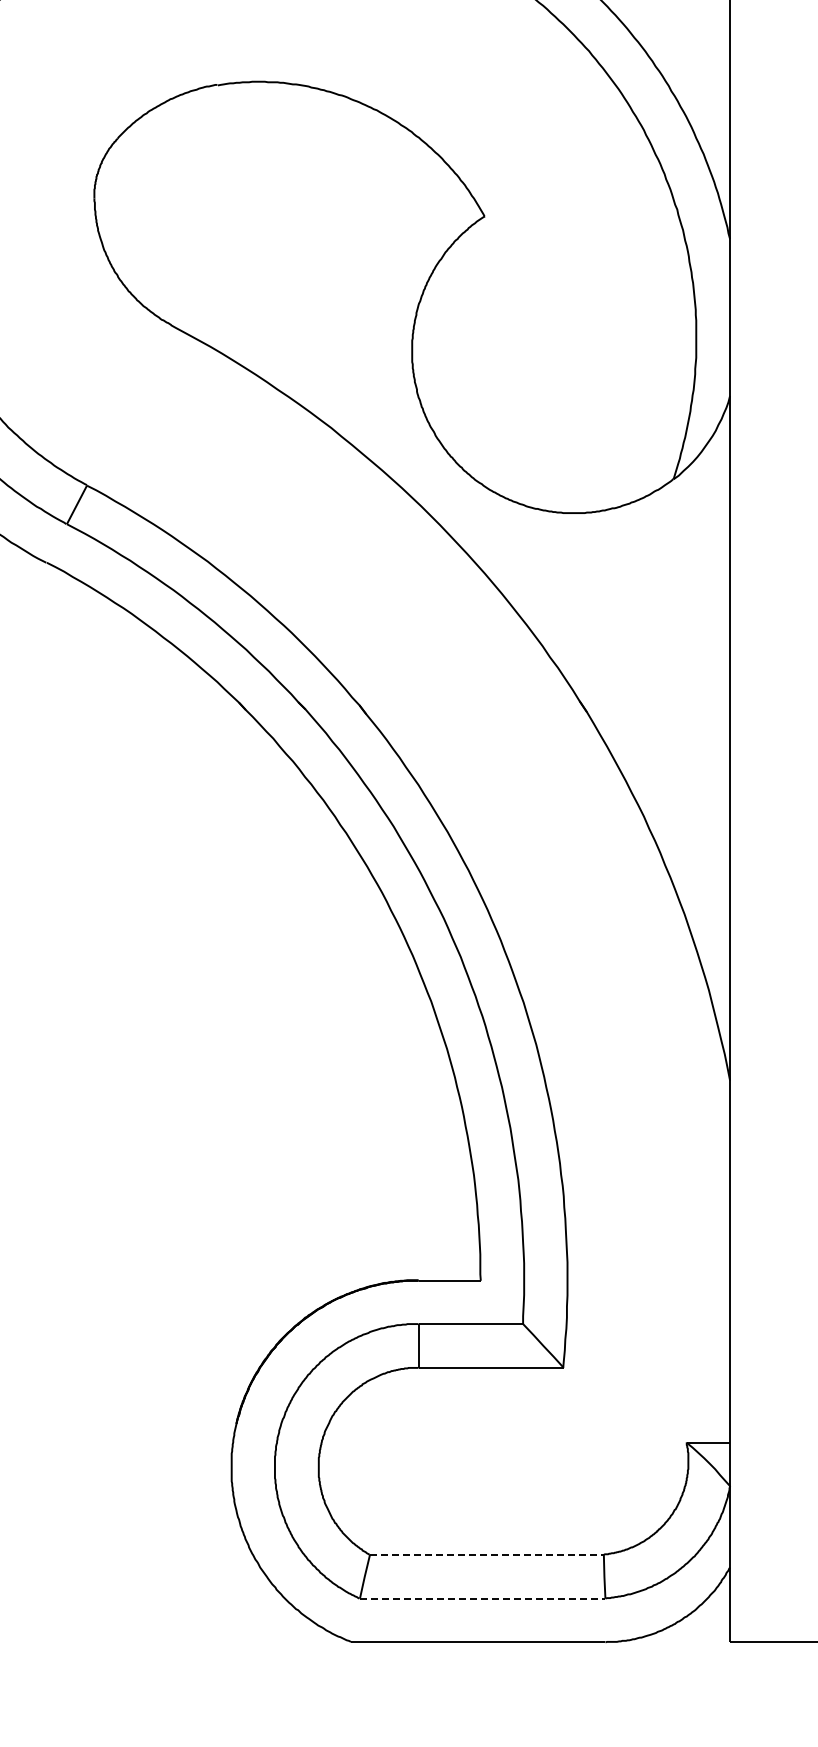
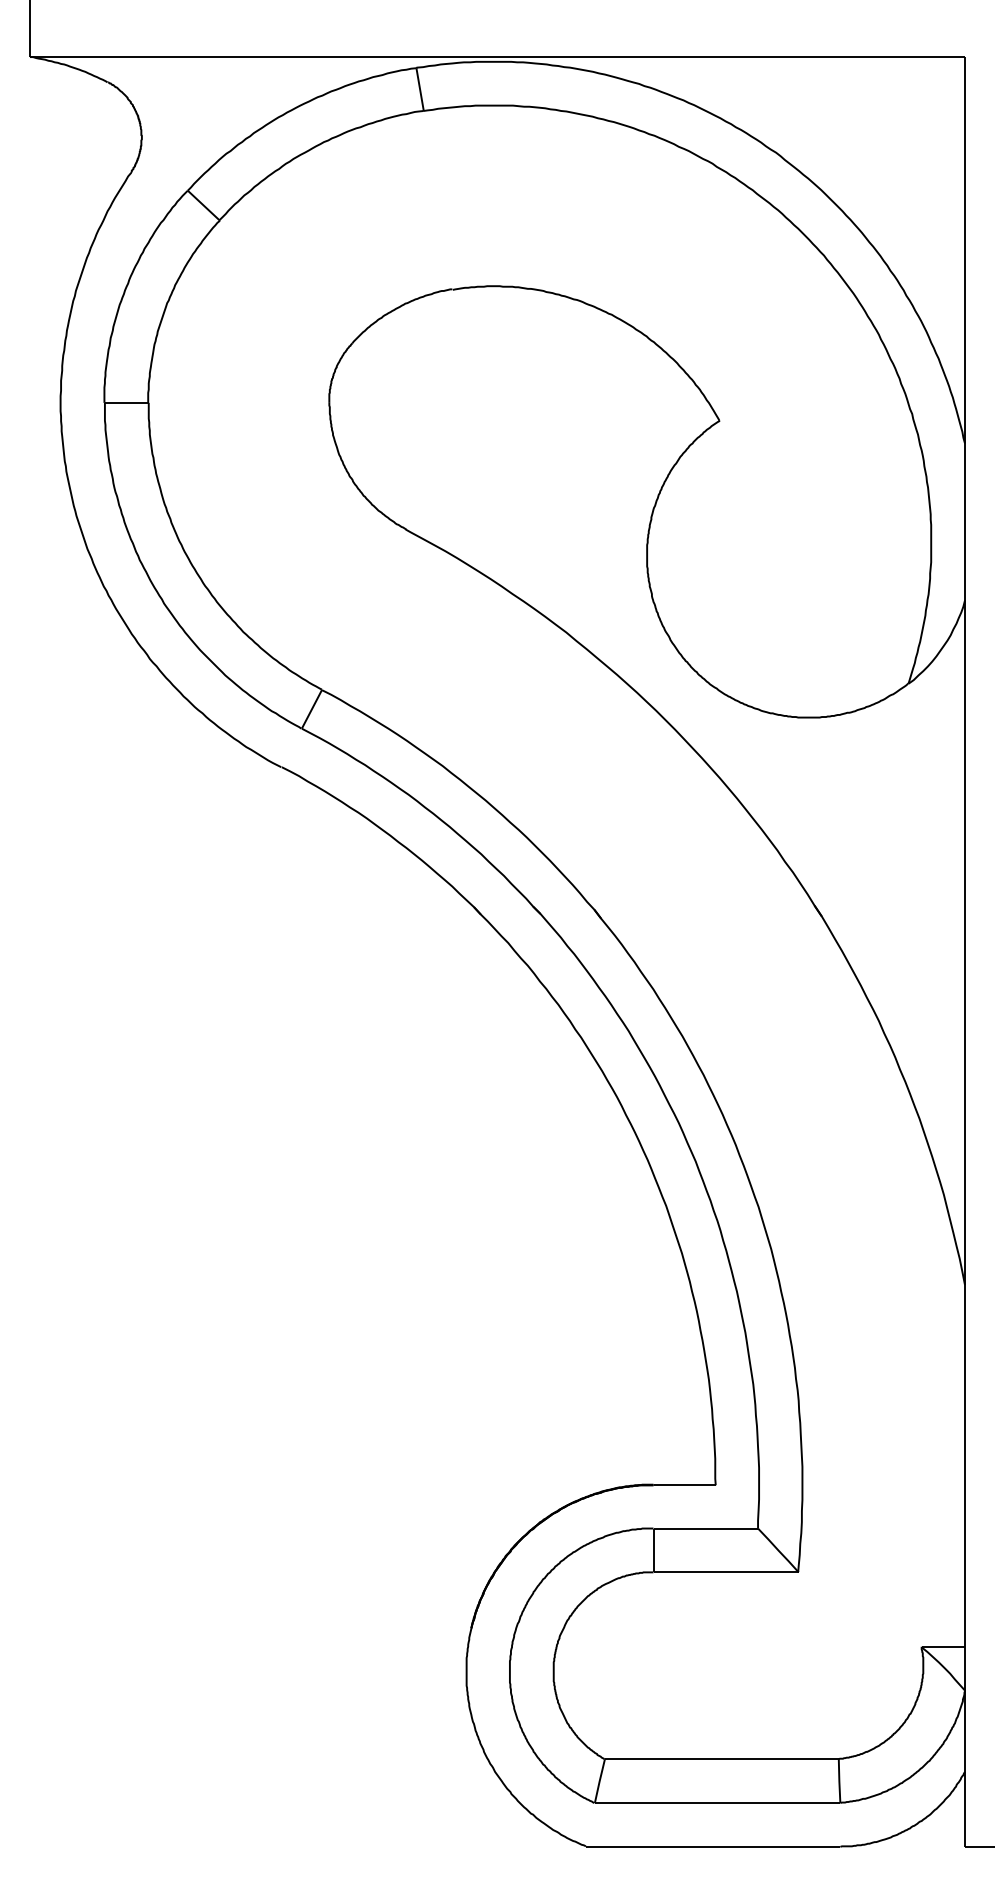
line: (486, 1555) -> (721, 1759), dashed -> solid
line: (482, 1599) -> (717, 1803), dashed -> solid

